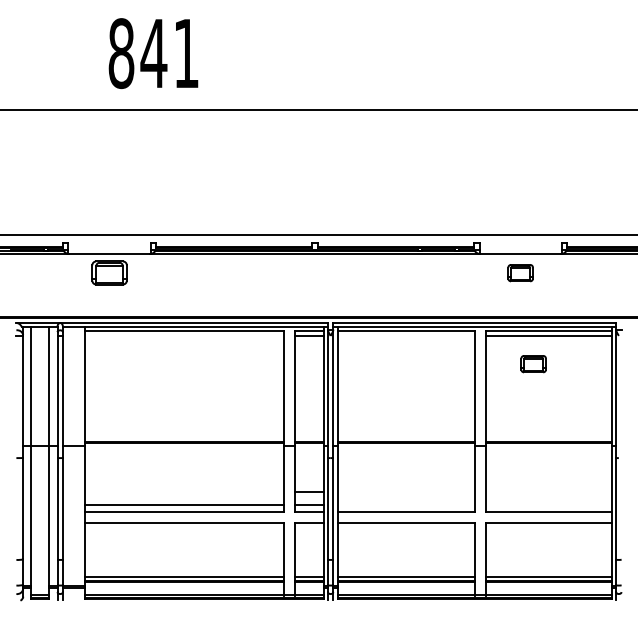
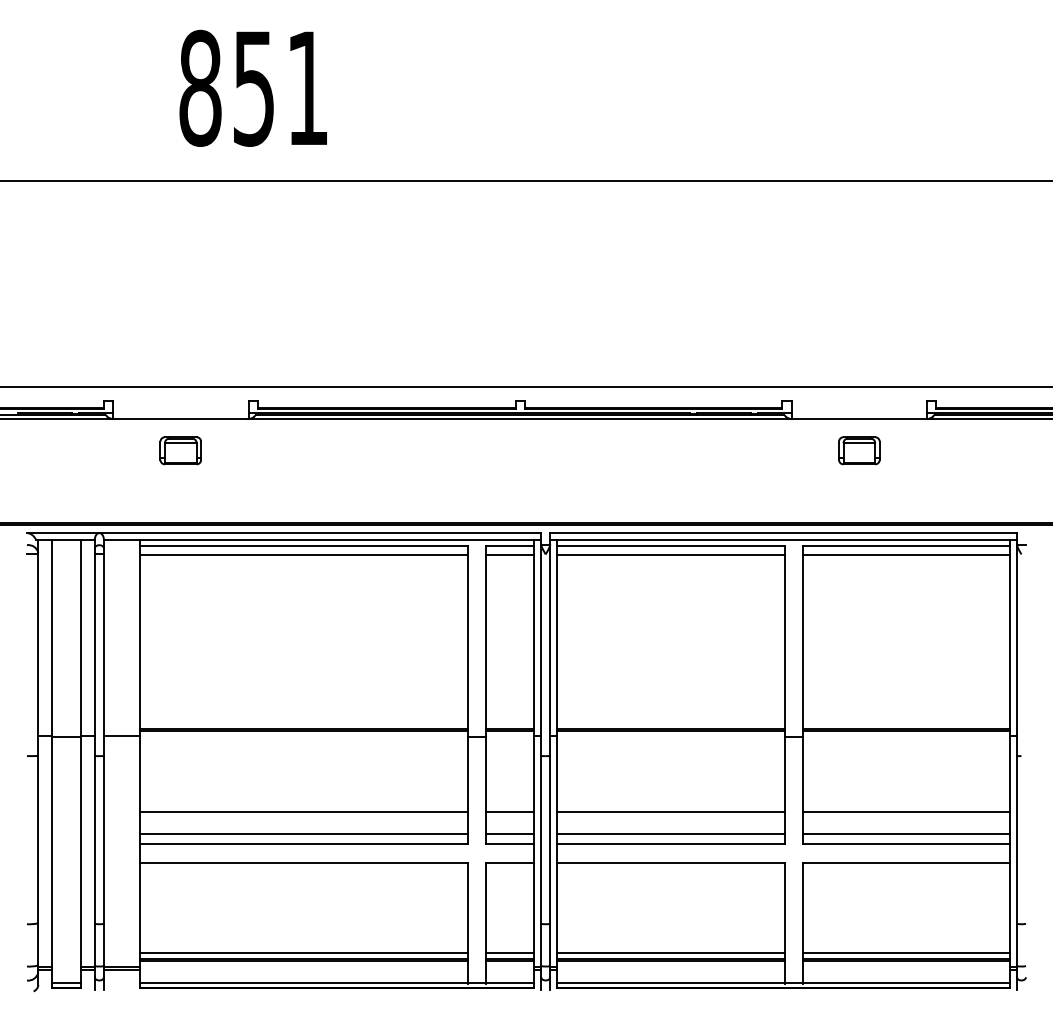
text: (153, 54) -> (253, 89), 841 -> 851
part: (109, 273) -> (180, 451), size x0.71
line: (183, 336) -> (302, 555), added
line: (406, 336) -> (670, 555), added
part: (533, 364) -> (880, 601), removed
line: (183, 492) -> (302, 812), added
line: (406, 492) -> (670, 812), added
line: (549, 492) -> (906, 812), added
line: (406, 505) -> (670, 834), added
line: (549, 505) -> (906, 834), added

